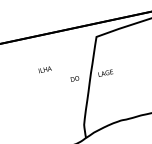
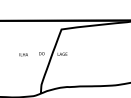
text: (44, 69) -> (23, 54), moved

